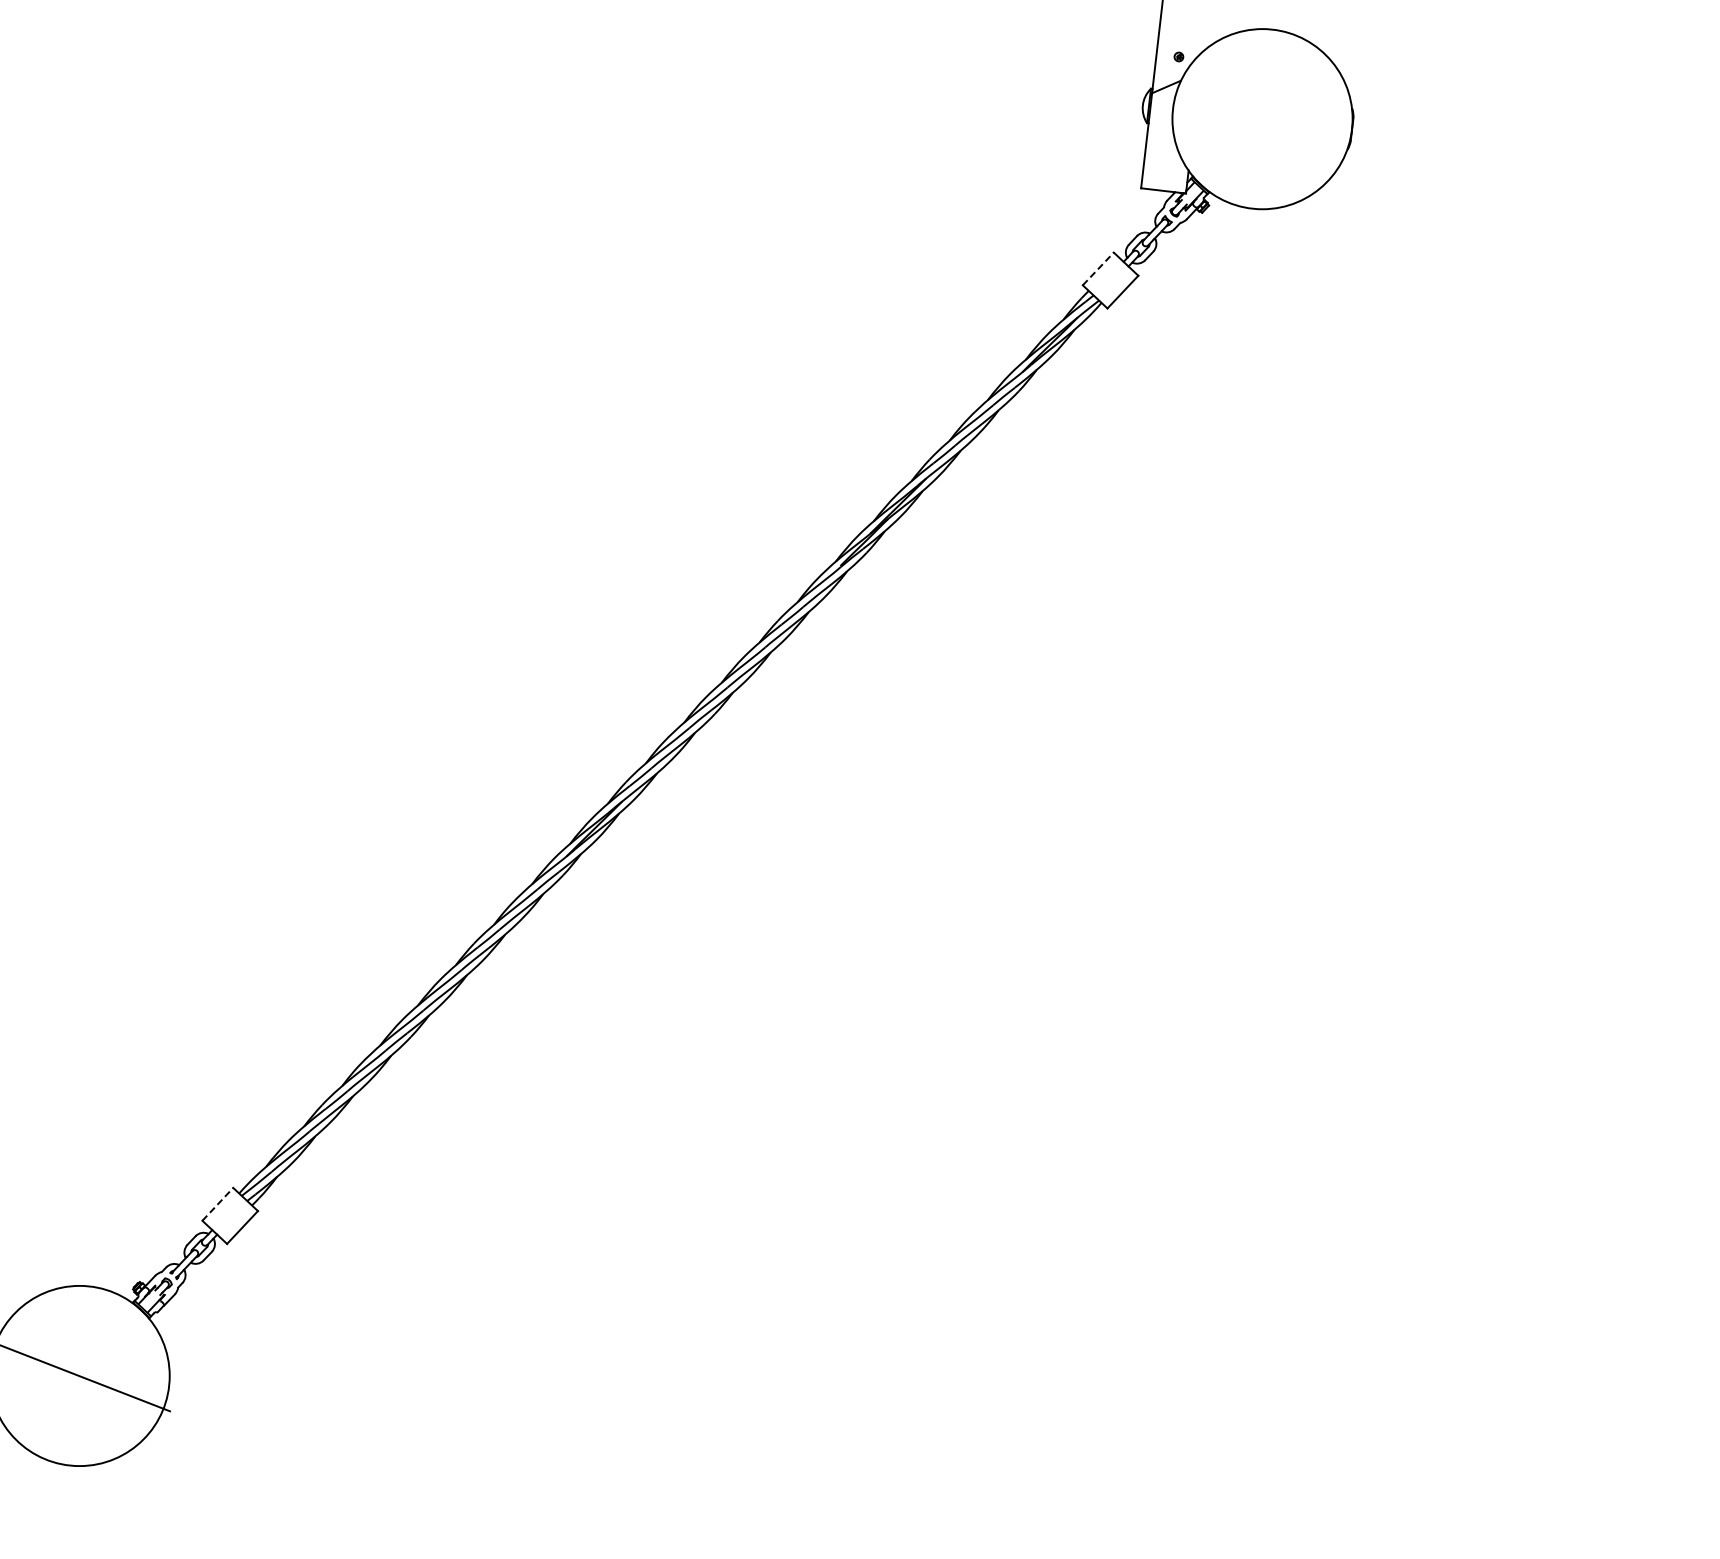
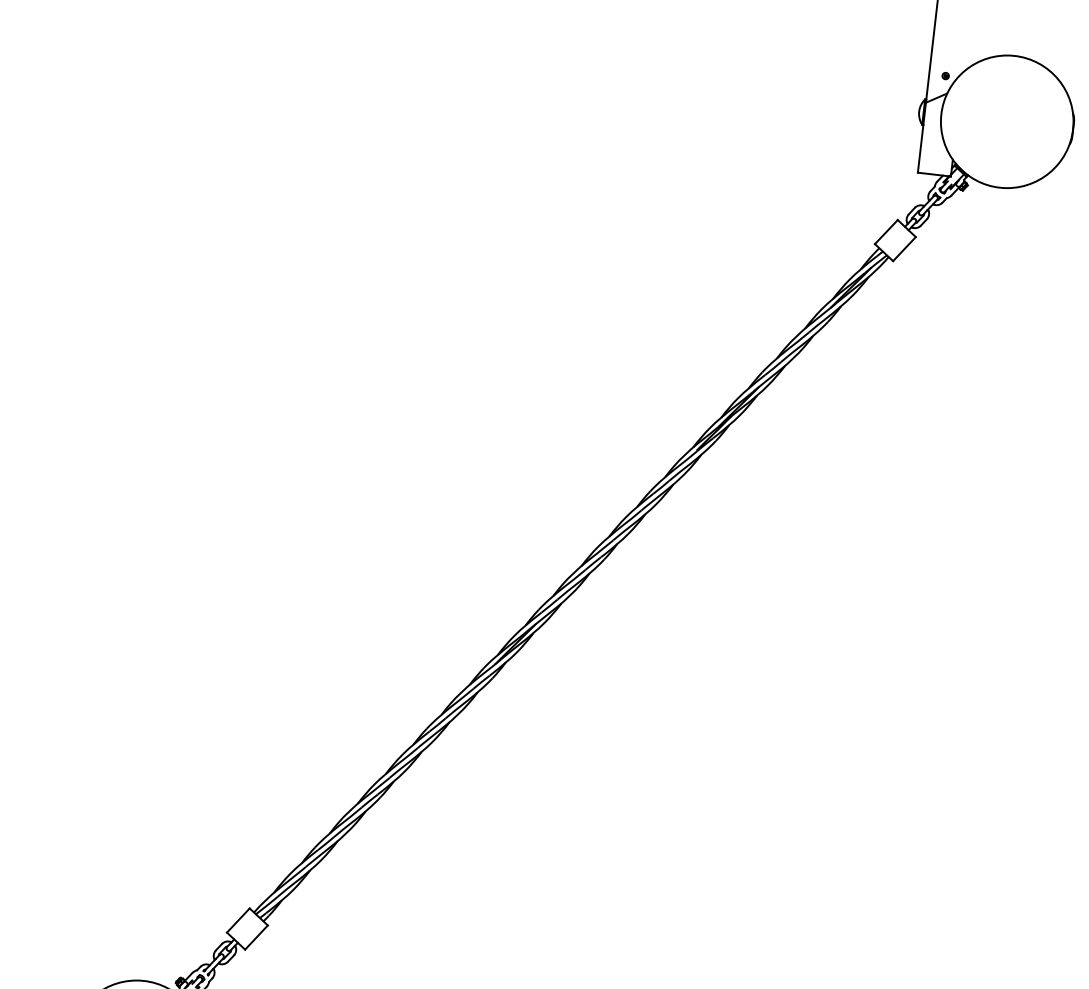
line: (1098, 268) -> (886, 231), dashed -> solid
line: (217, 1204) -> (238, 920), dashed -> solid

